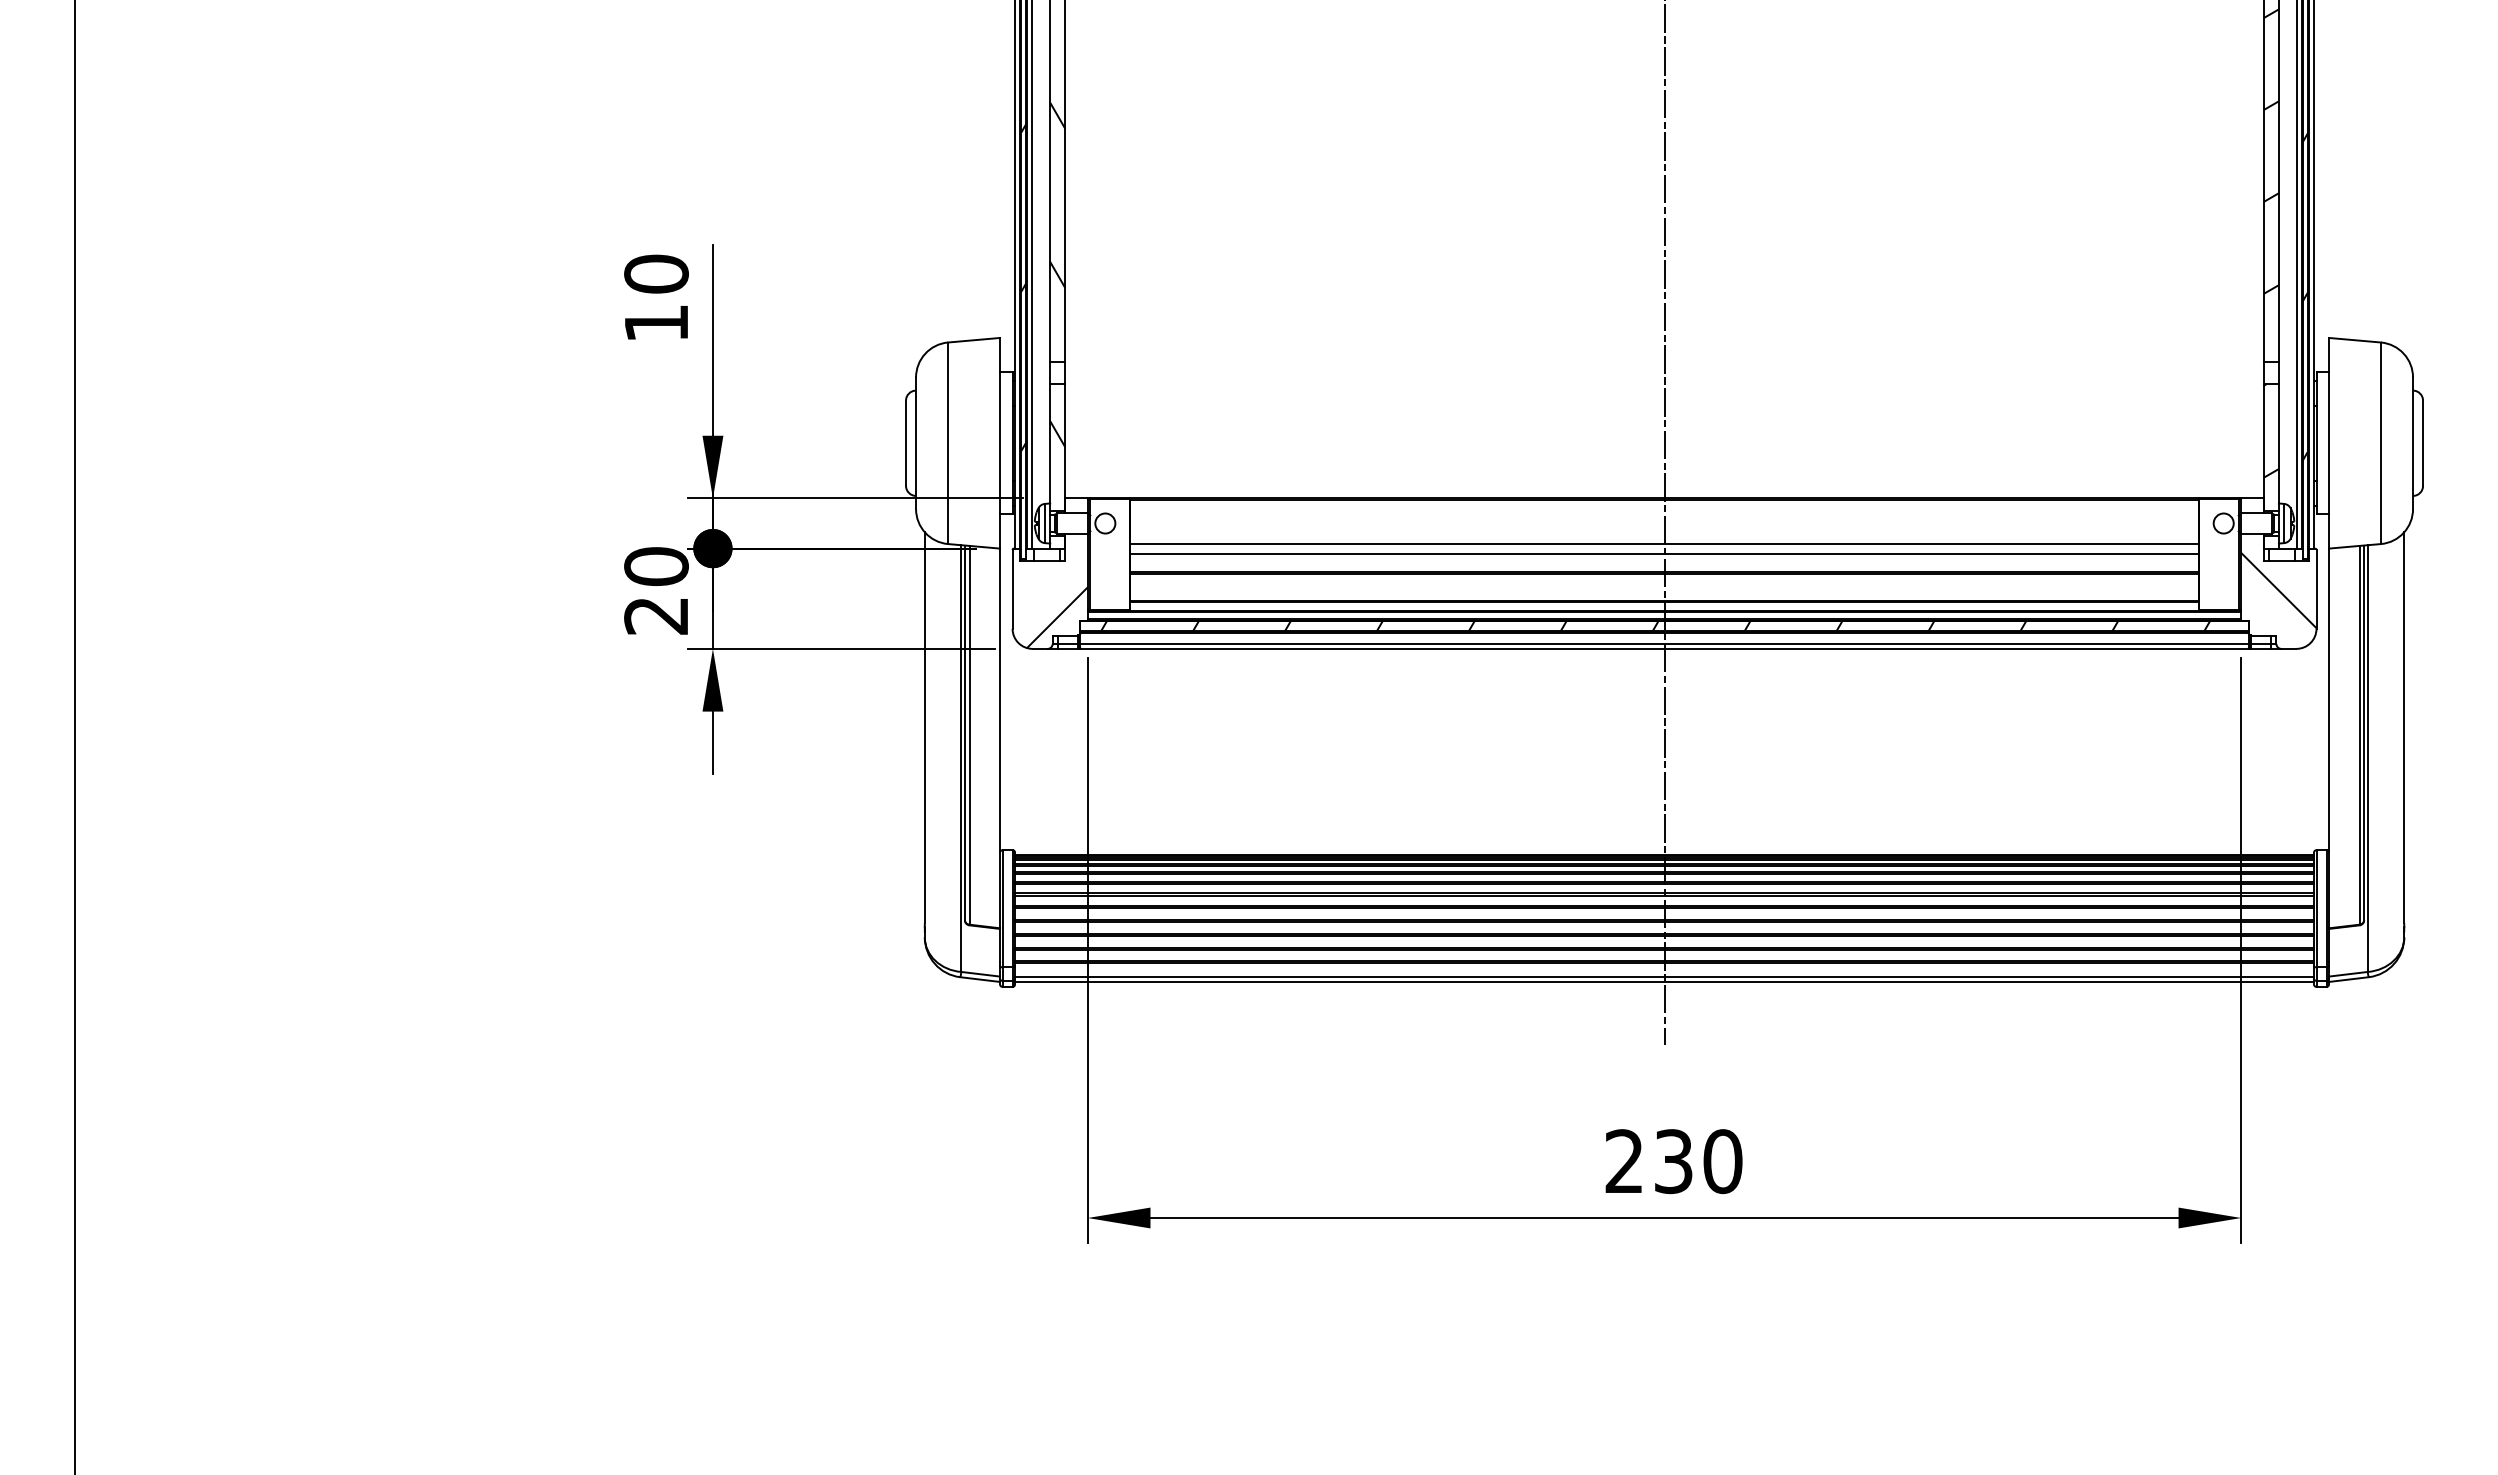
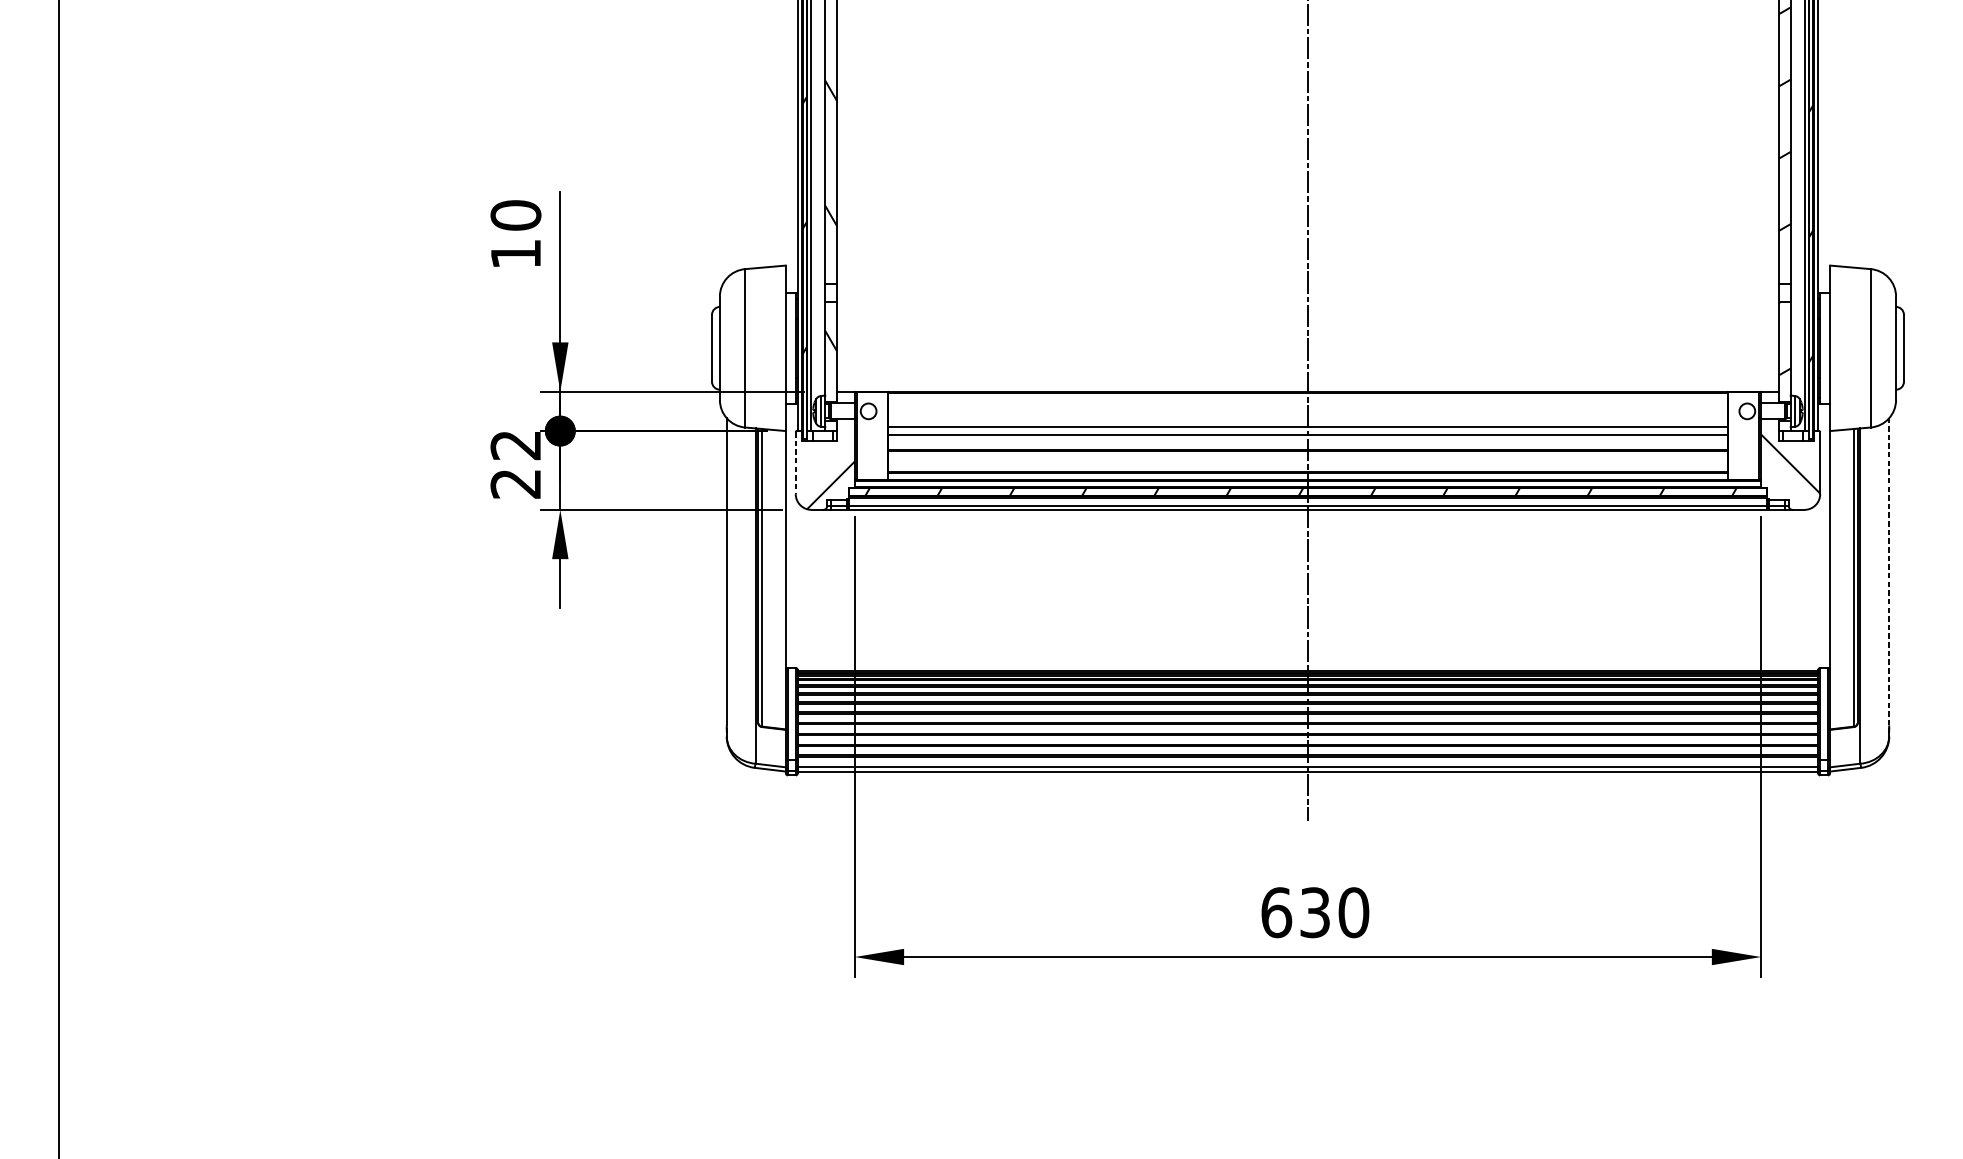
text: (656, 566) -> (515, 445), 20 -> 22
line: (1012, 589) -> (795, 463), solid -> dashed
line: (2404, 727) -> (1889, 571), solid -> dashed
text: (1624, 1161) -> (1276, 912), 230 -> 630

